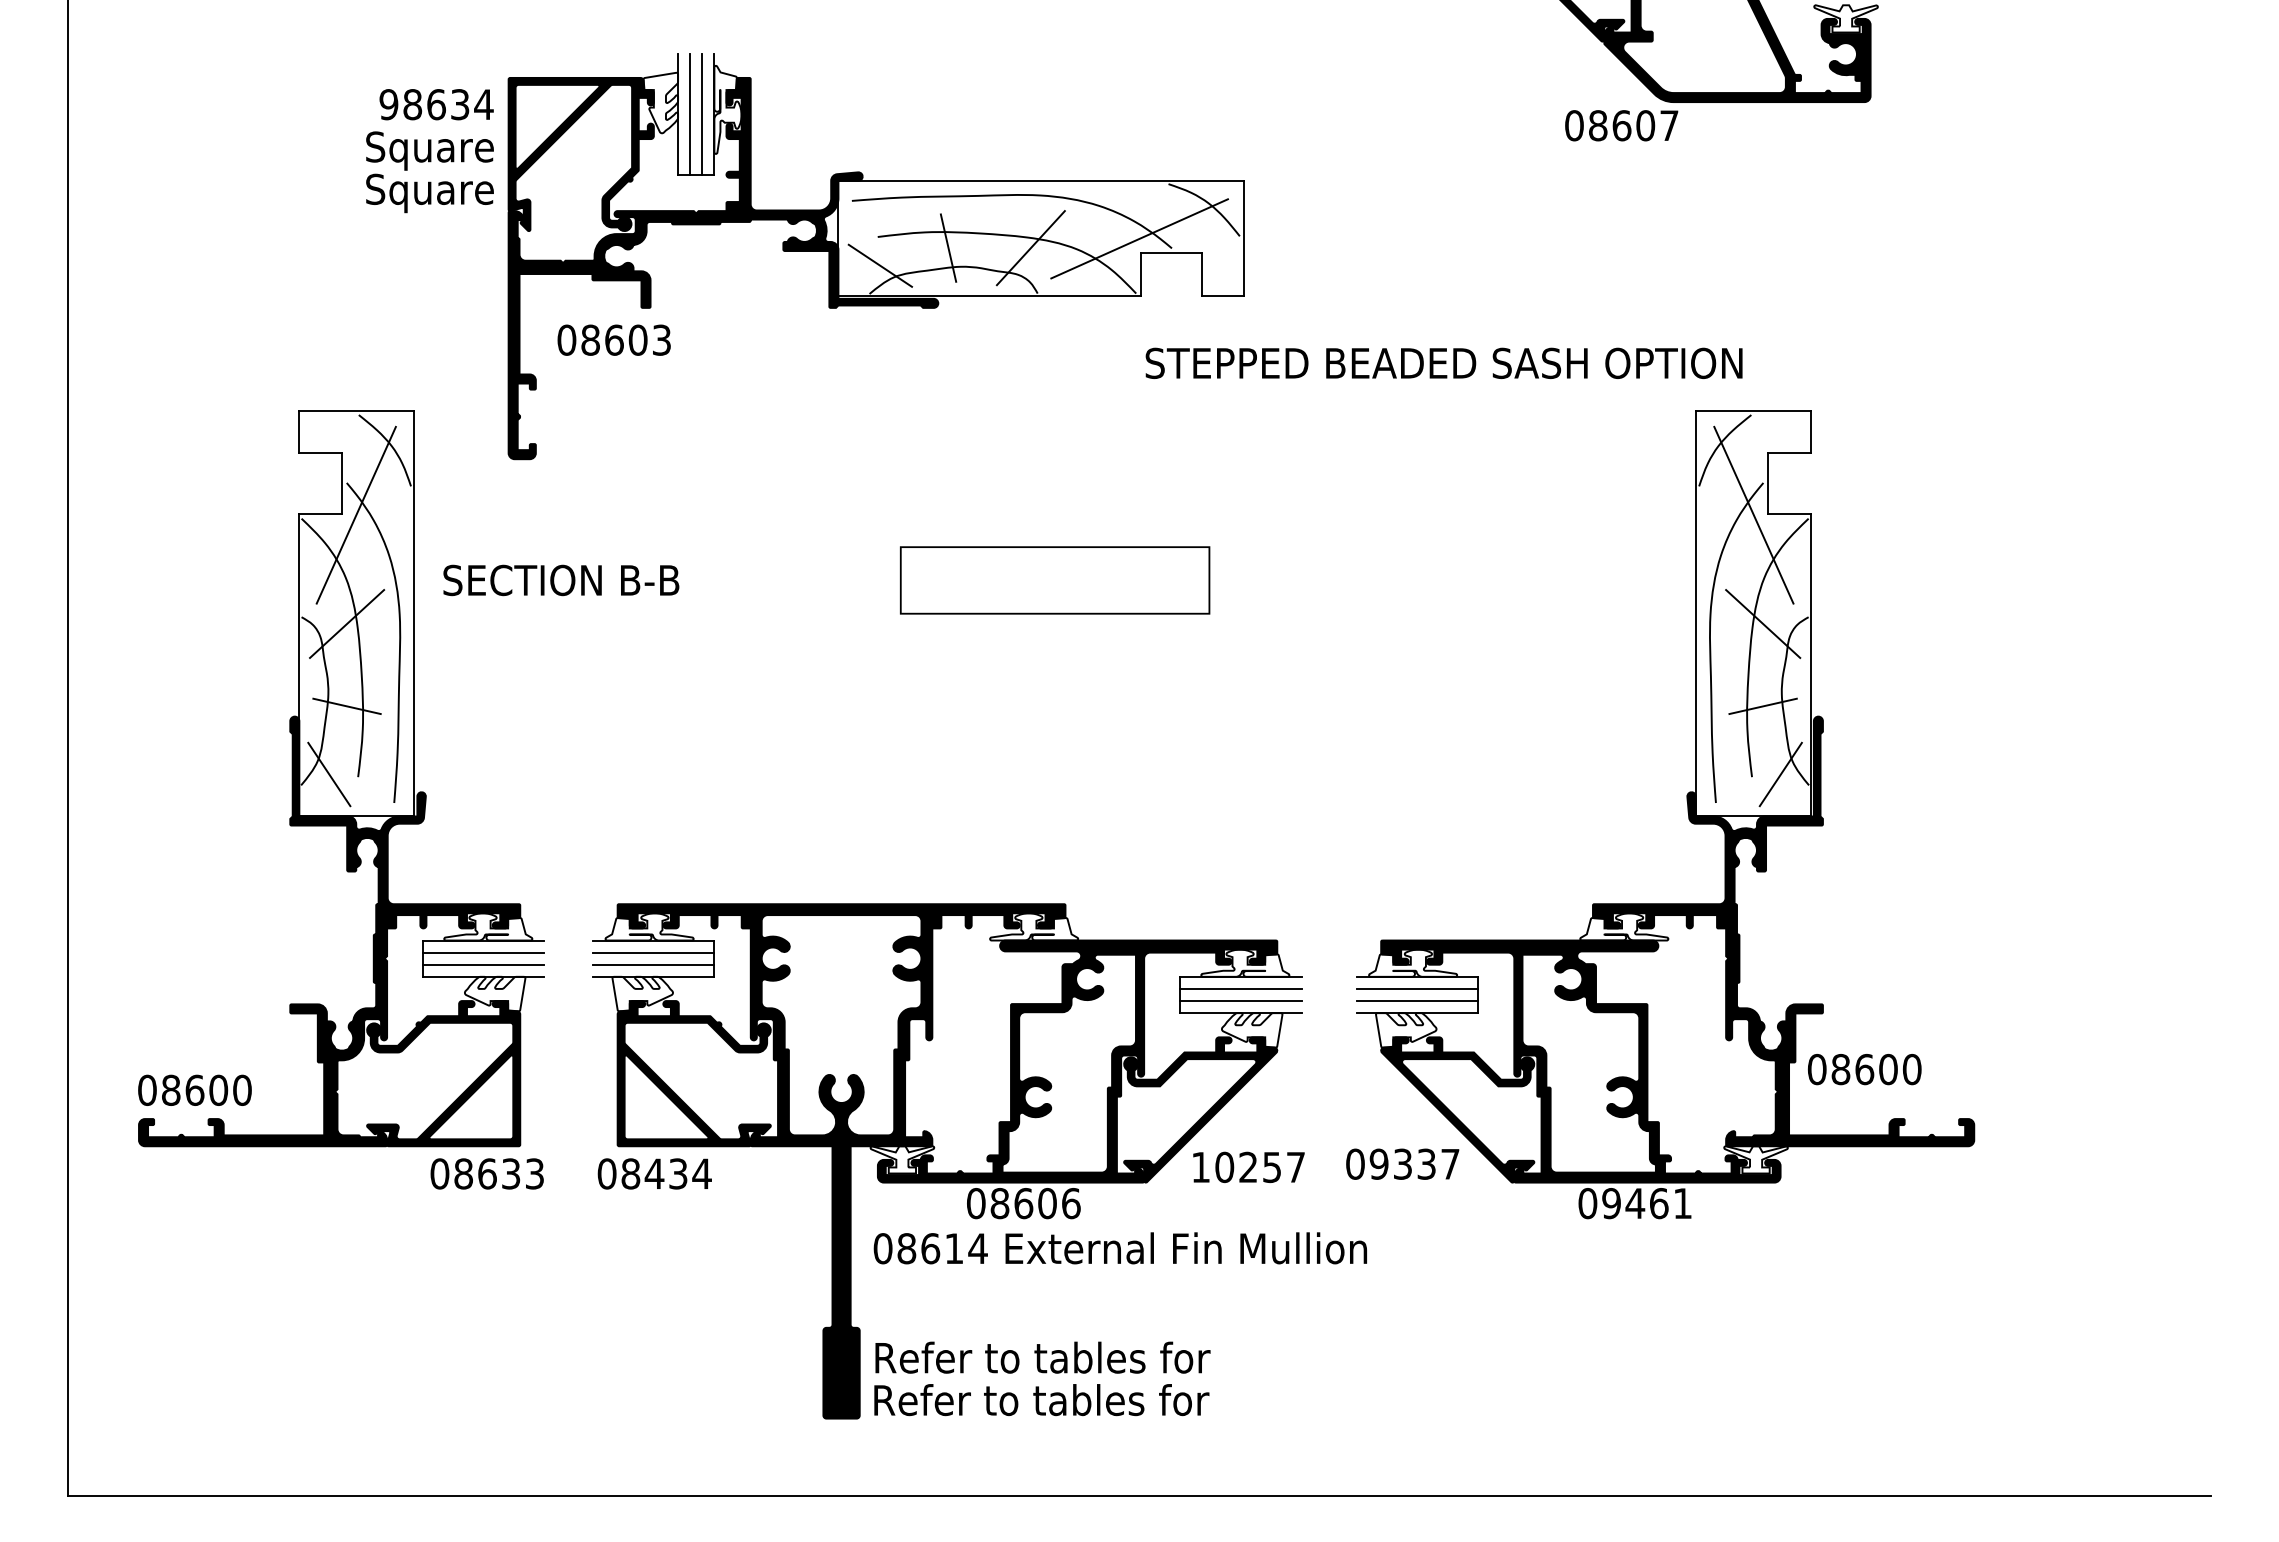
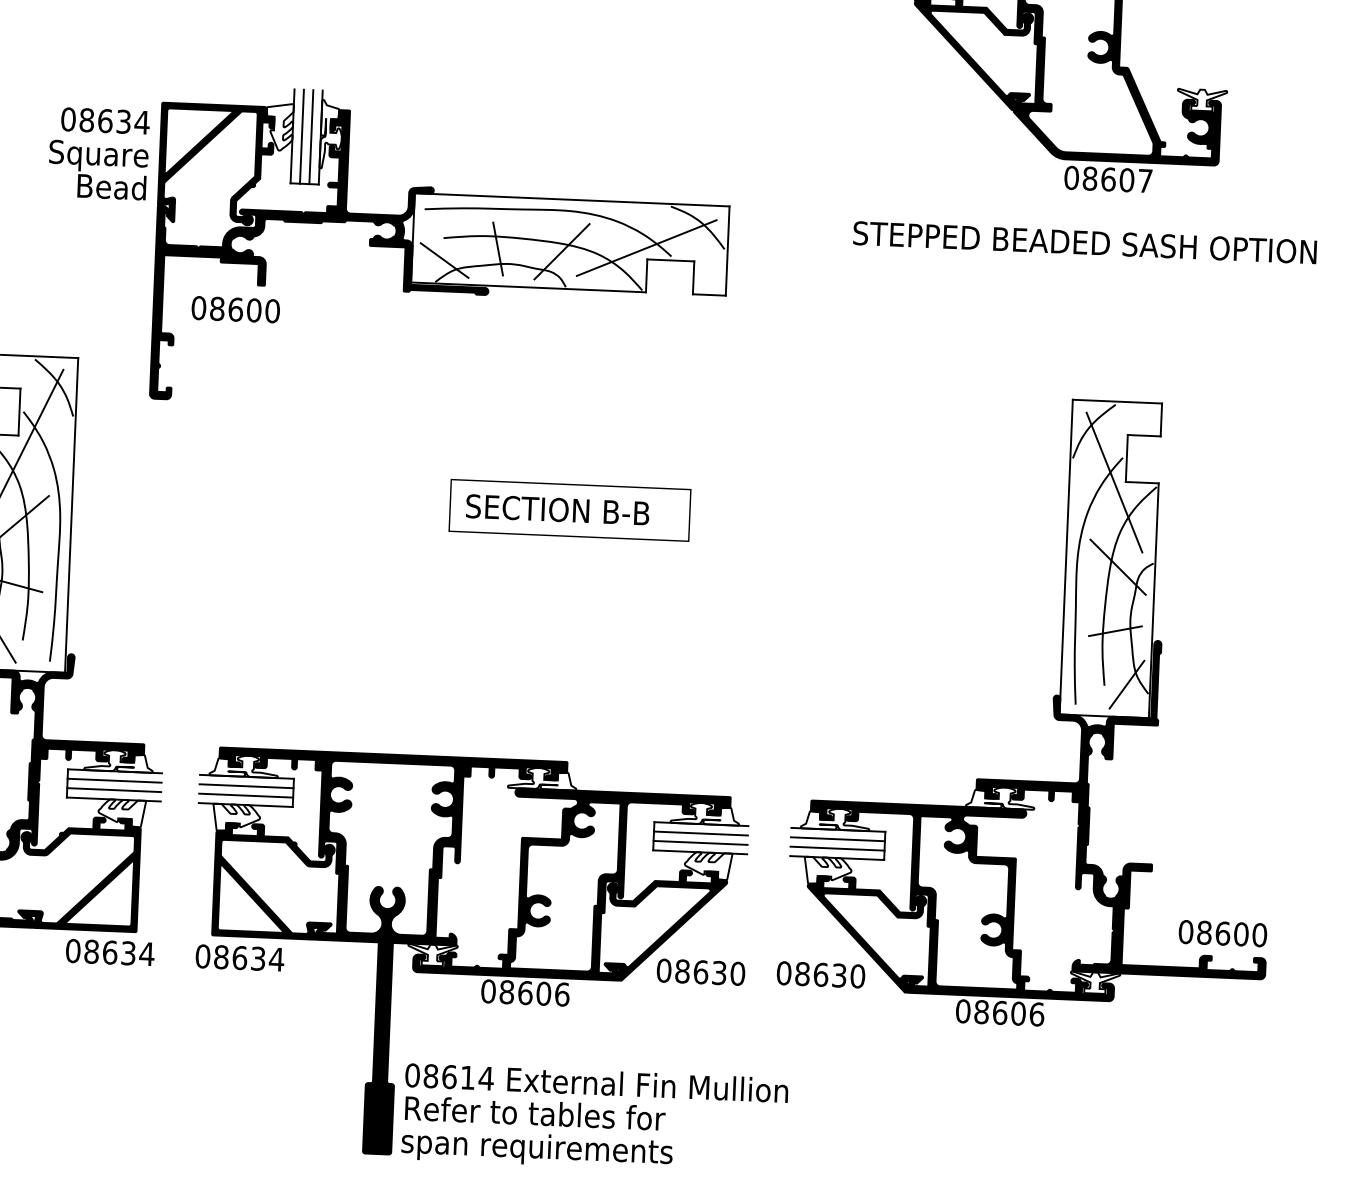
text: (388, 104) -> (68, 119), 98634 -> 08634
text: (1621, 125) -> (1108, 179), moved
text: (429, 193) -> (97, 189), Square -> Bead
text: (661, 339) -> (272, 310), 08603 -> 08600
text: (1443, 362) -> (1084, 242), moved
text: (561, 580) -> (557, 509), moved
text: (1864, 1069) -> (1222, 933), moved
text: (1414, 1163) -> (829, 974), 09337 -> 08630
text: (1248, 1167) -> (701, 972), 10257 -> 08630
text: (534, 1173) -> (146, 953), 08633 -> 08634
text: (654, 1173) -> (239, 957), 08434 -> 08634
text: (1647, 1203) -> (1009, 1013), 09461 -> 08606
text: (1119, 1248) -> (596, 1083), moved
text: (1046, 1404) -> (536, 1149), Refer to tables for -> span requirements

